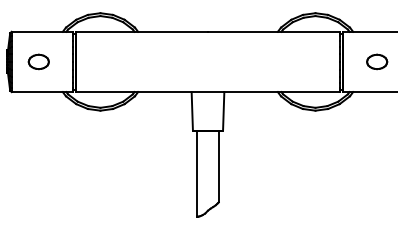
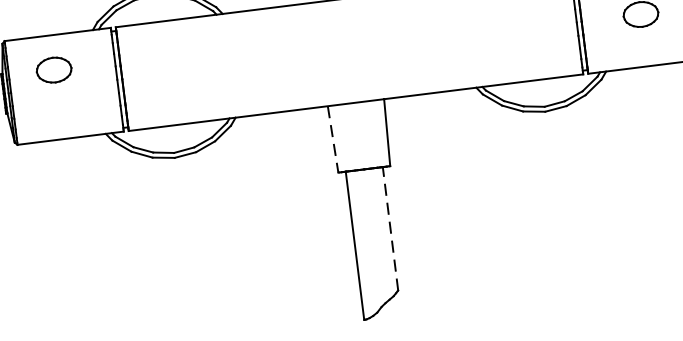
part: (38, 61) -> (53, 69), moved
line: (192, 111) -> (333, 139), solid -> dashed
line: (218, 166) -> (390, 228), solid -> dashed

